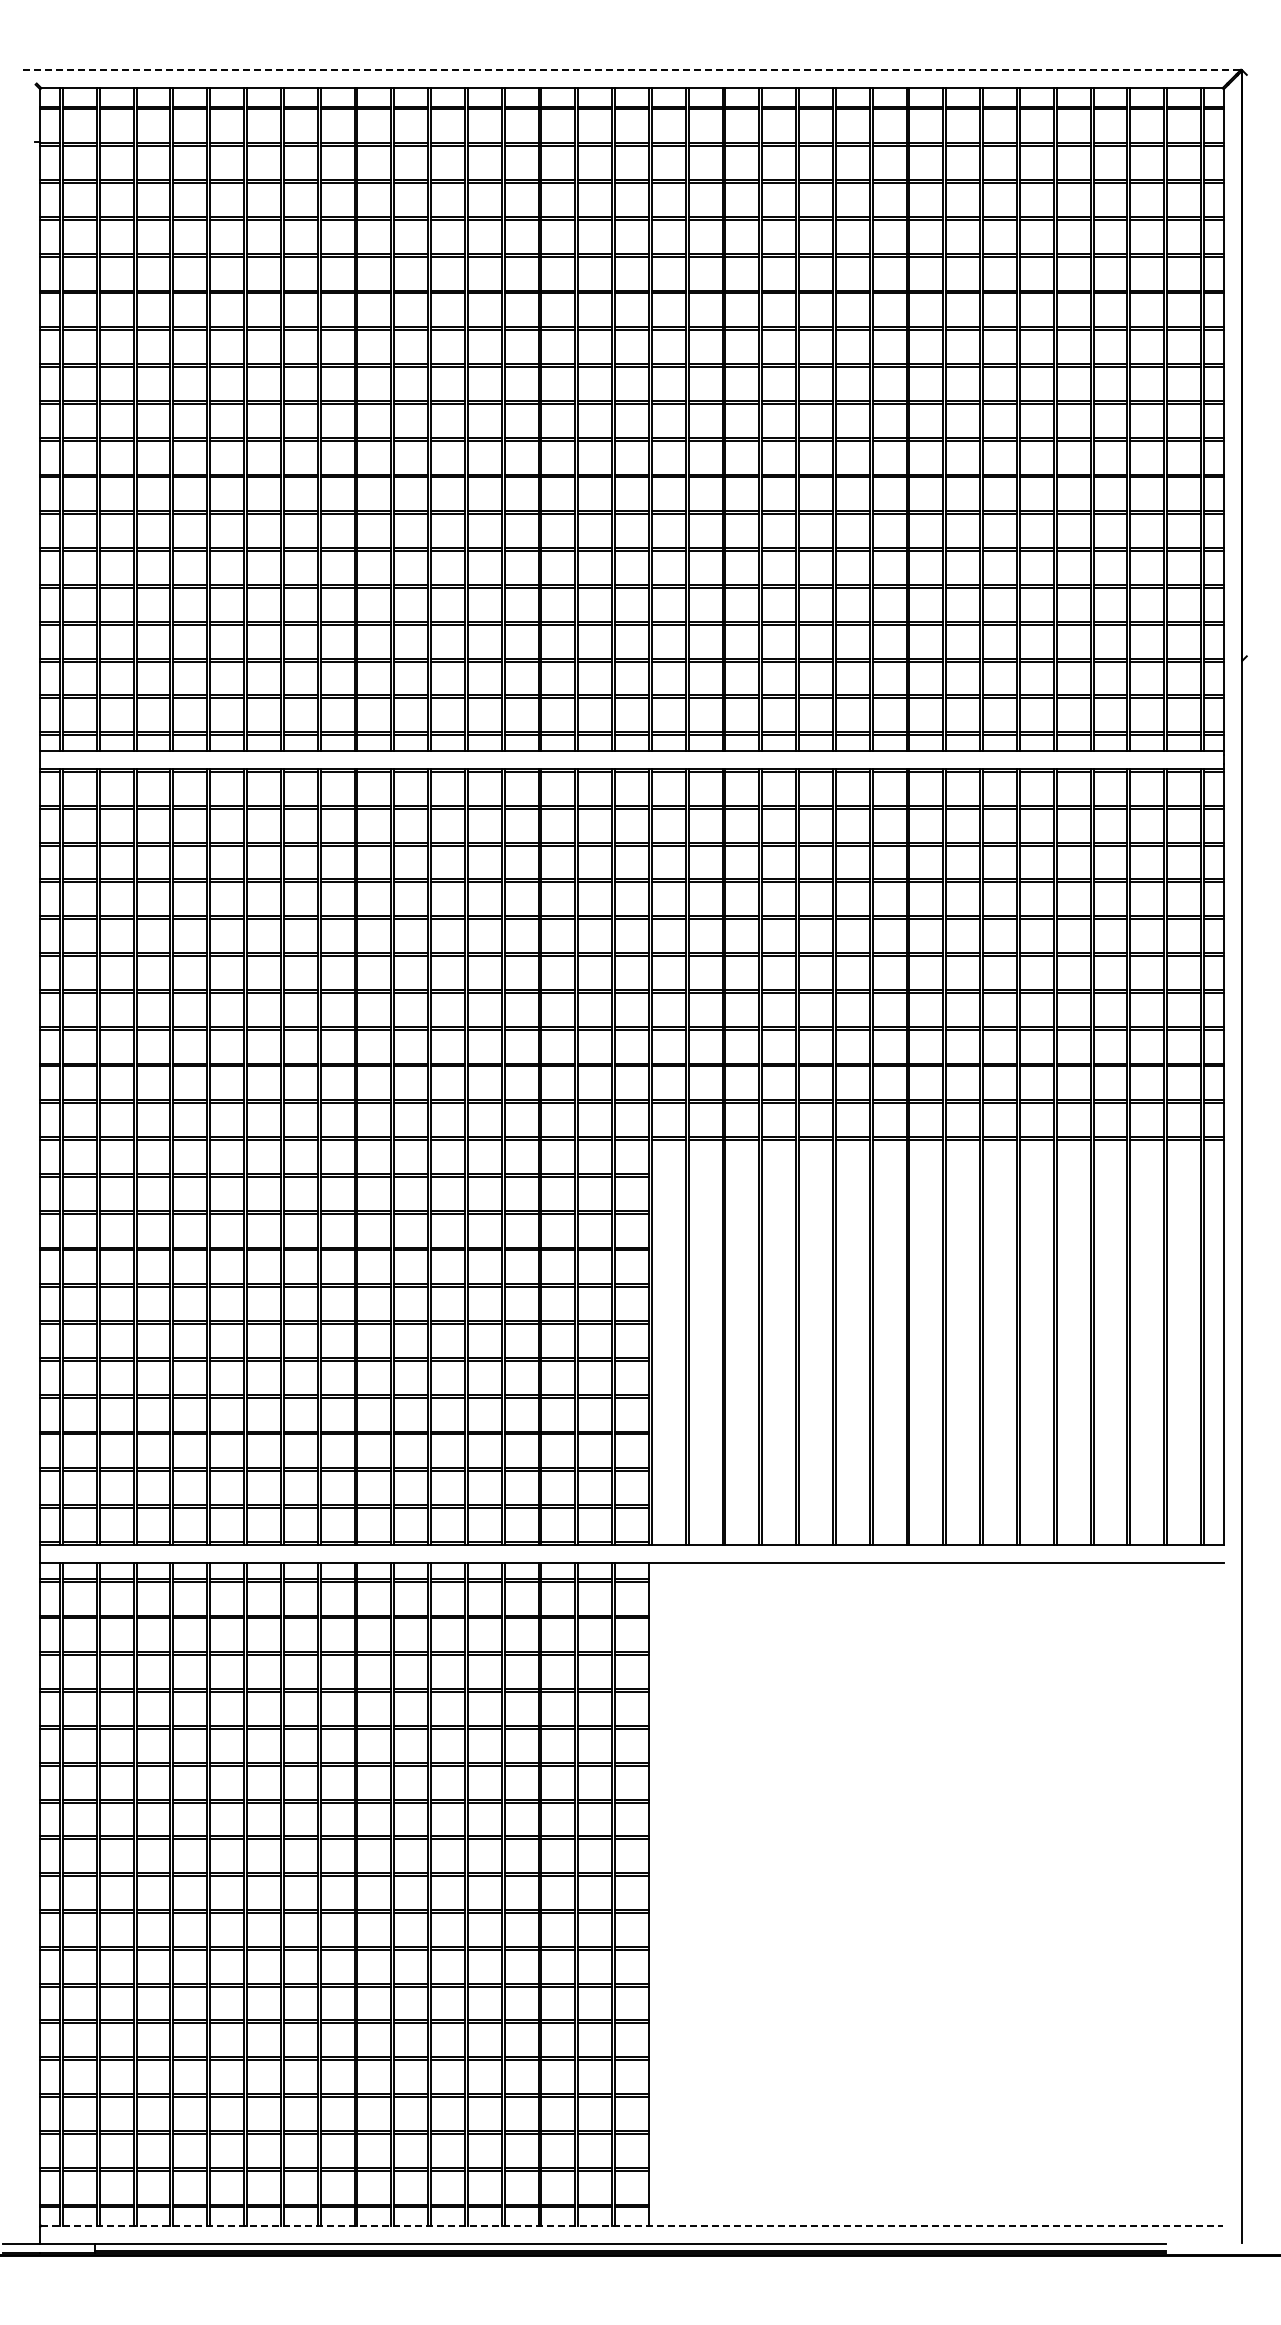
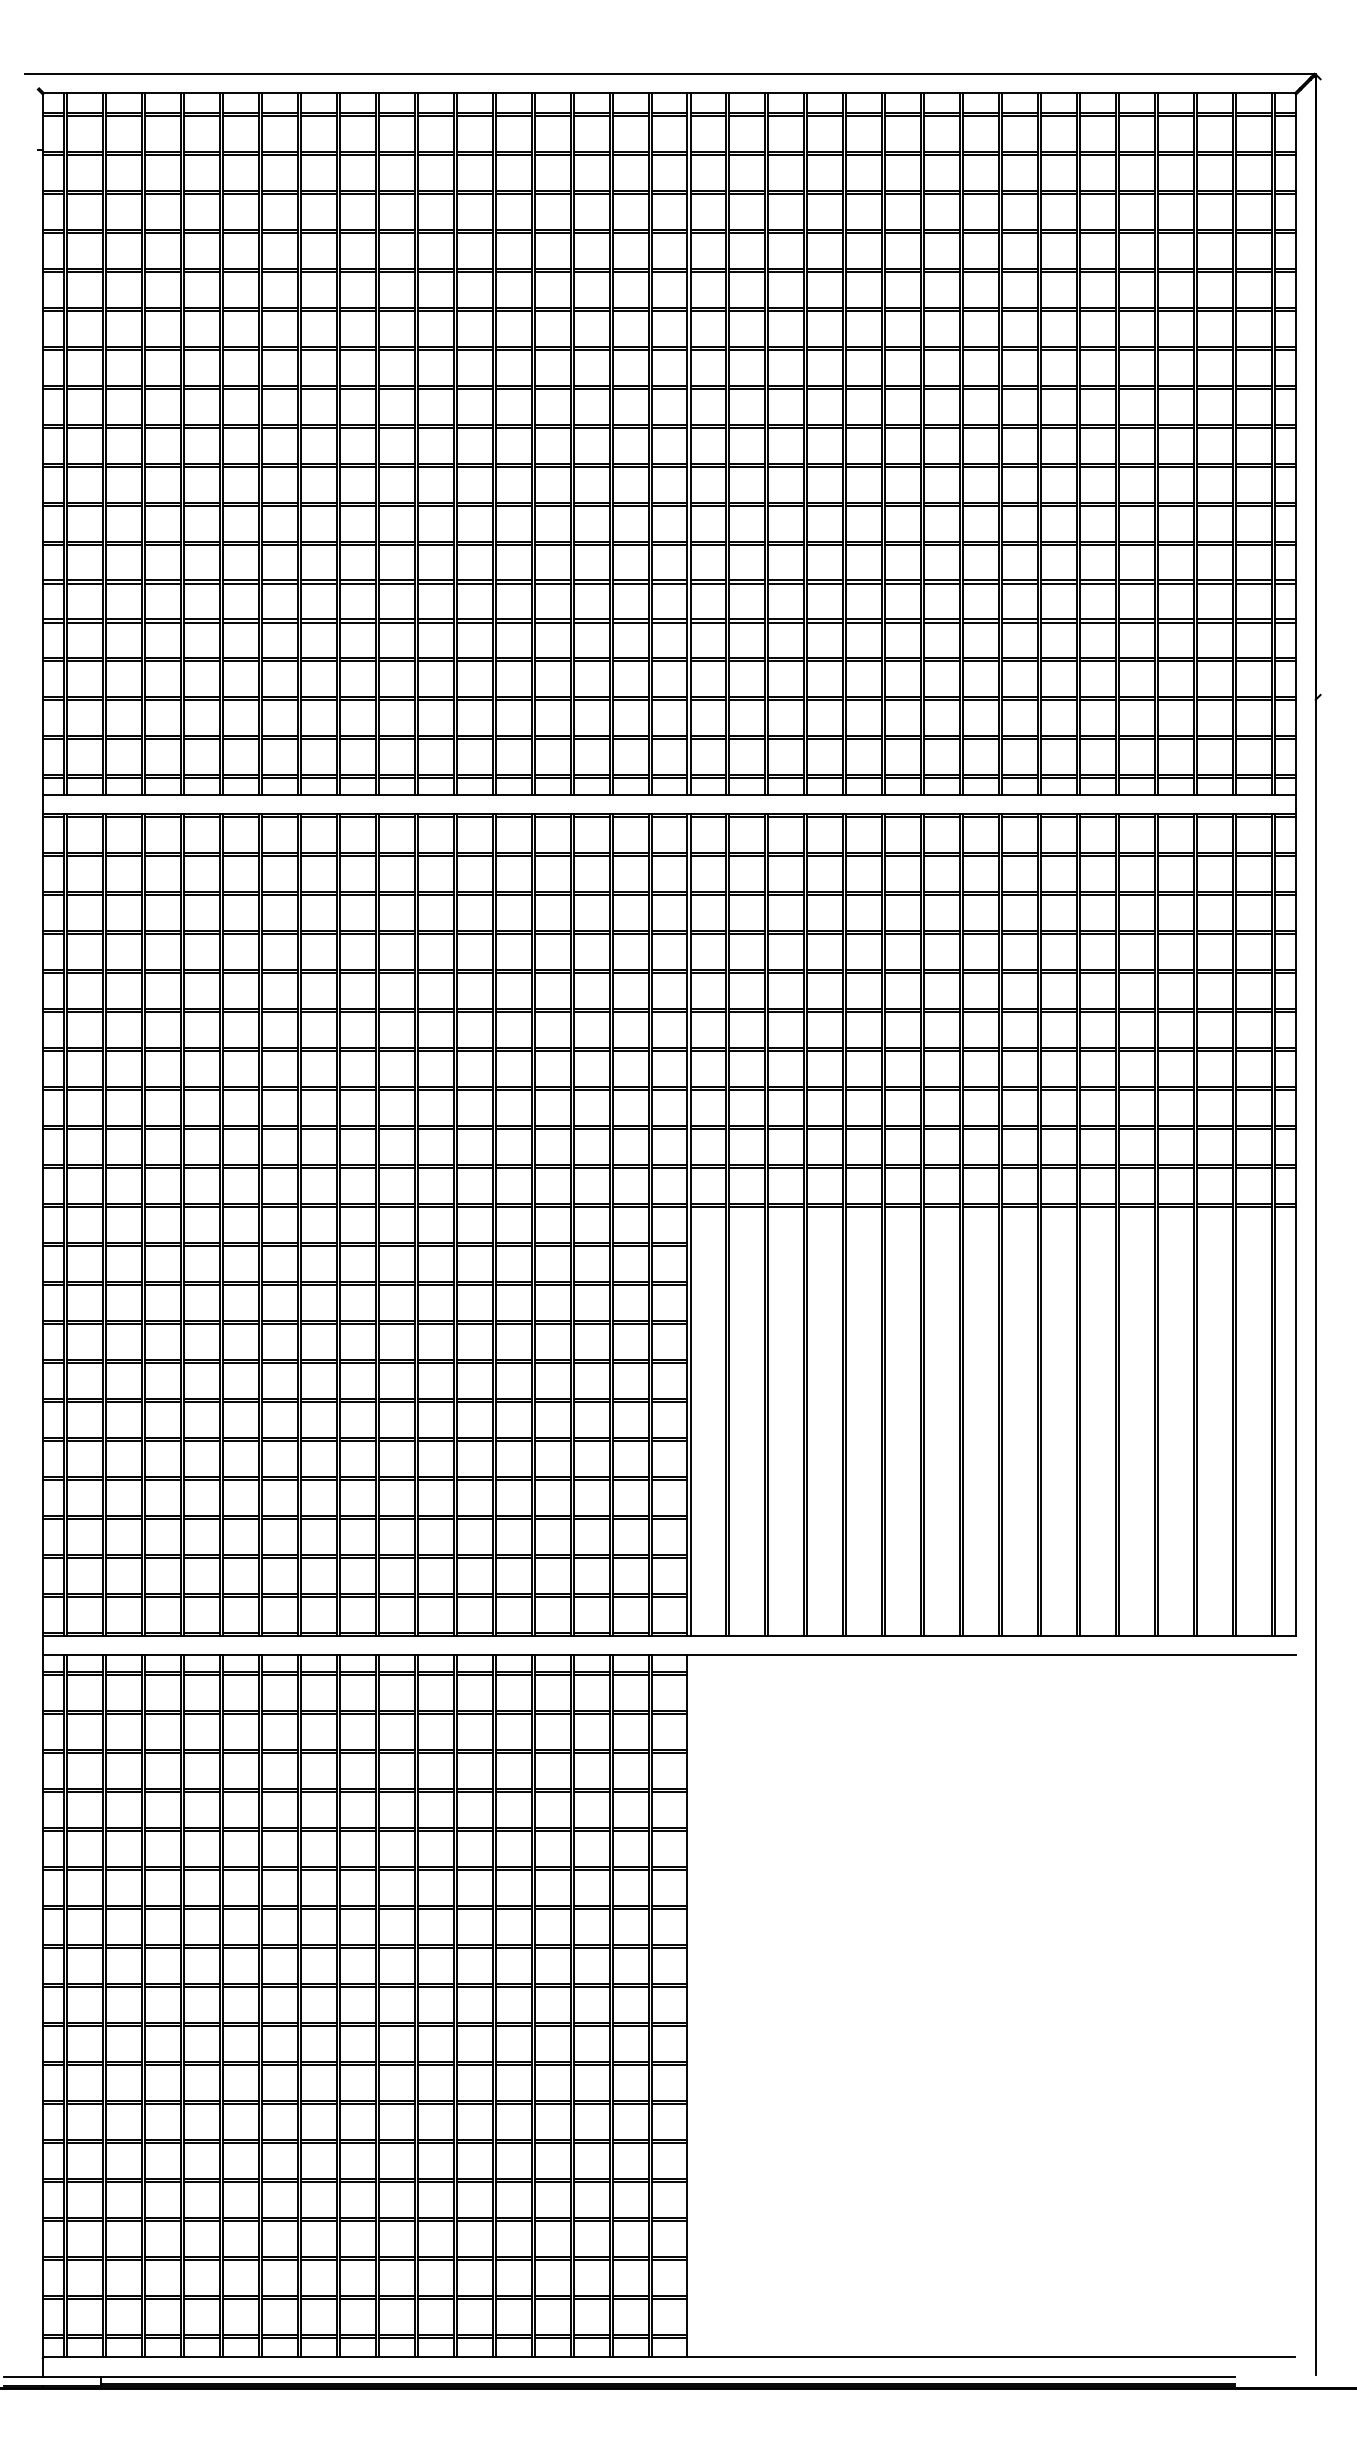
line: (632, 69) -> (670, 73), dashed -> solid
line: (632, 2225) -> (670, 2356), dashed -> solid

